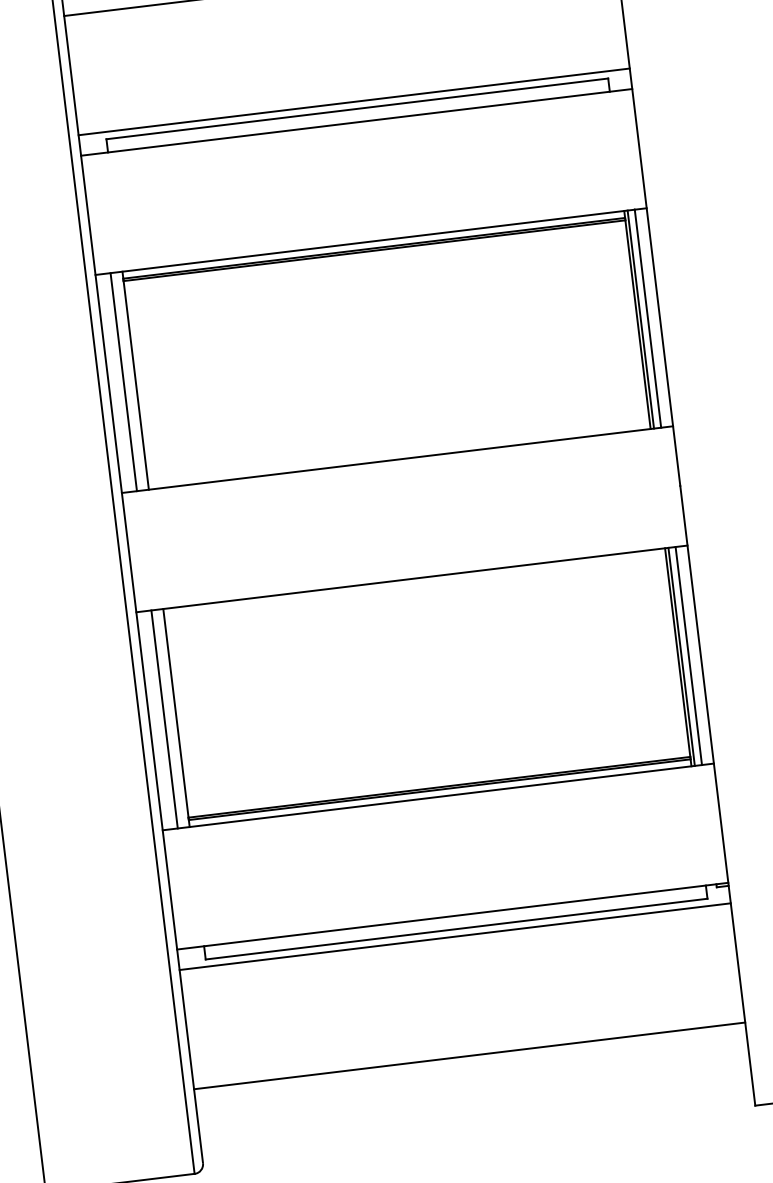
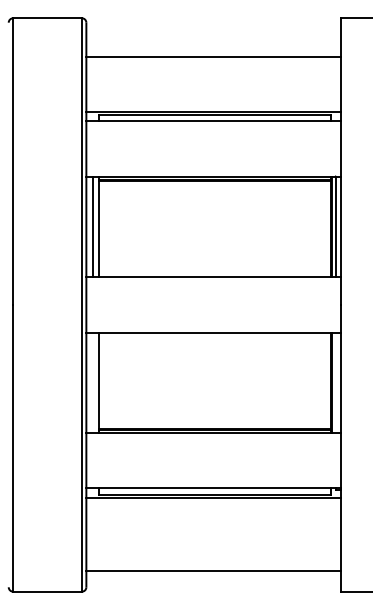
line: (688, 655) -> (335, 382), removed
line: (164, 718) -> (93, 382), removed
line: (469, 1056) -> (213, 571), moved

